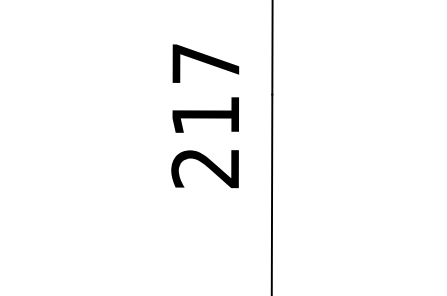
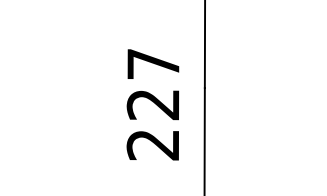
text: (204, 116) -> (152, 105), 217 -> 227

